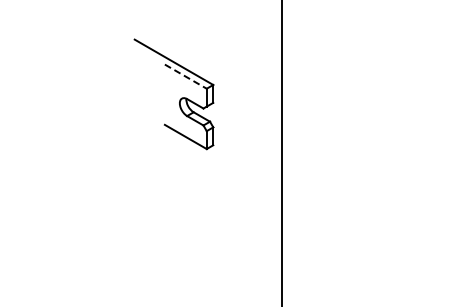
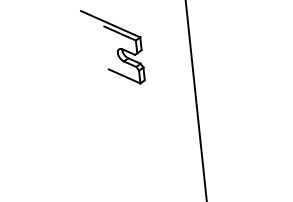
line: (186, 76) -> (120, 33), dashed -> solid

